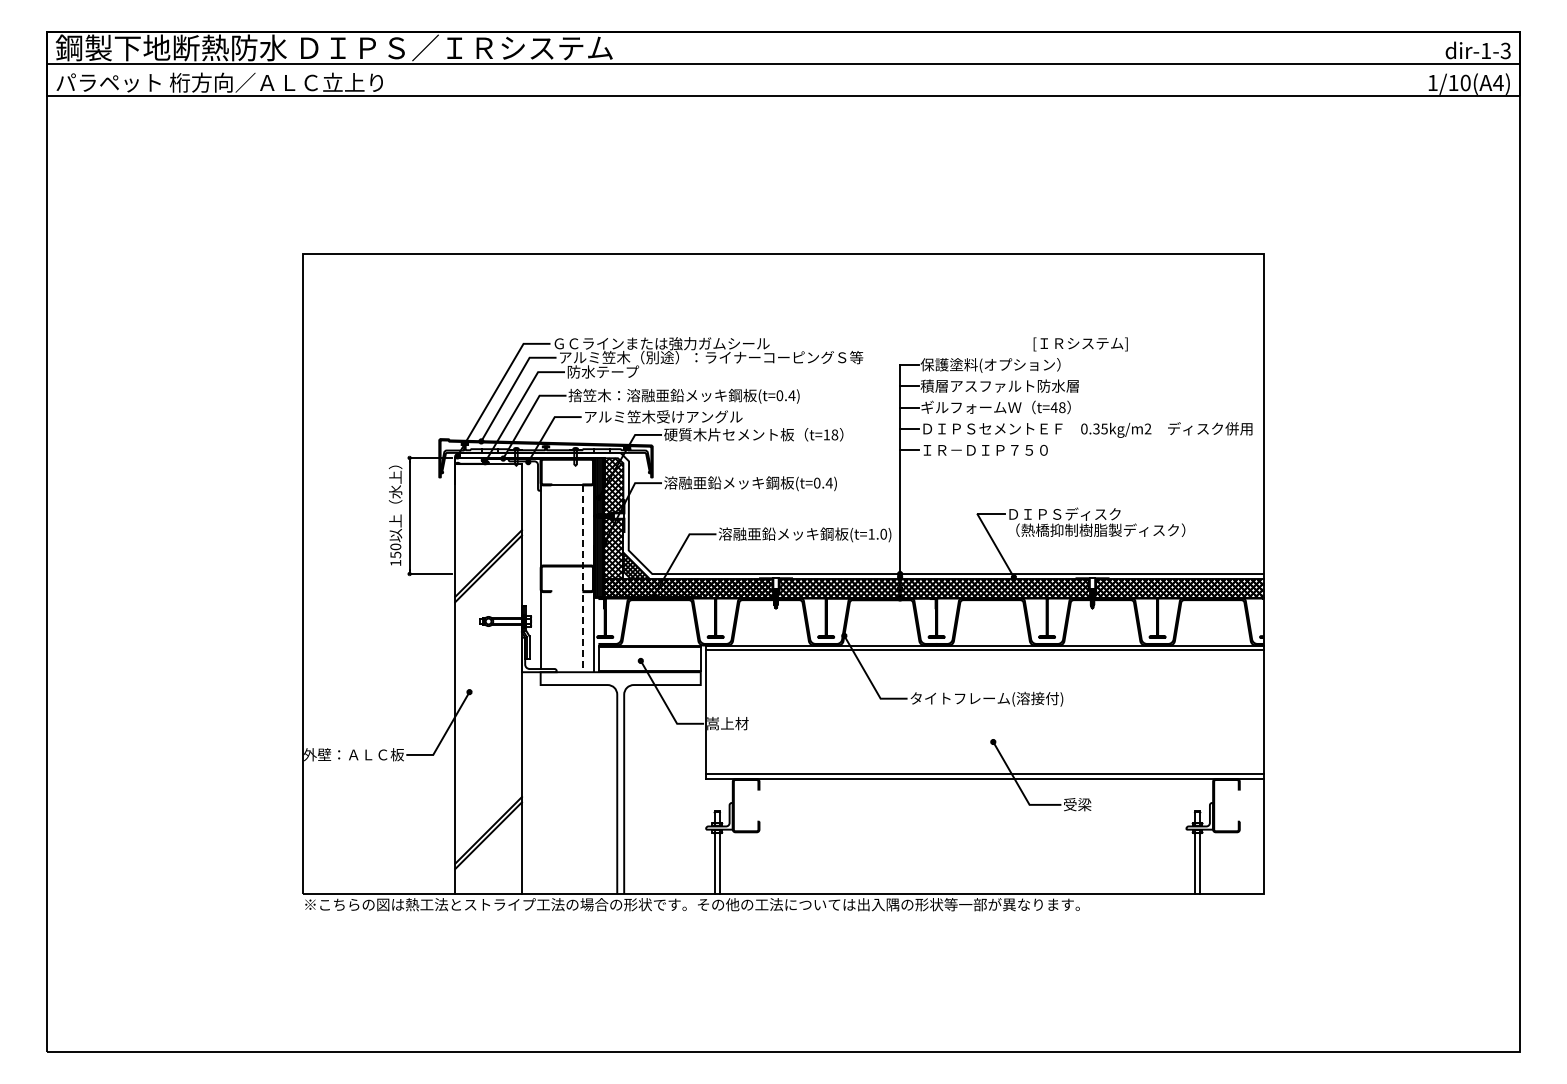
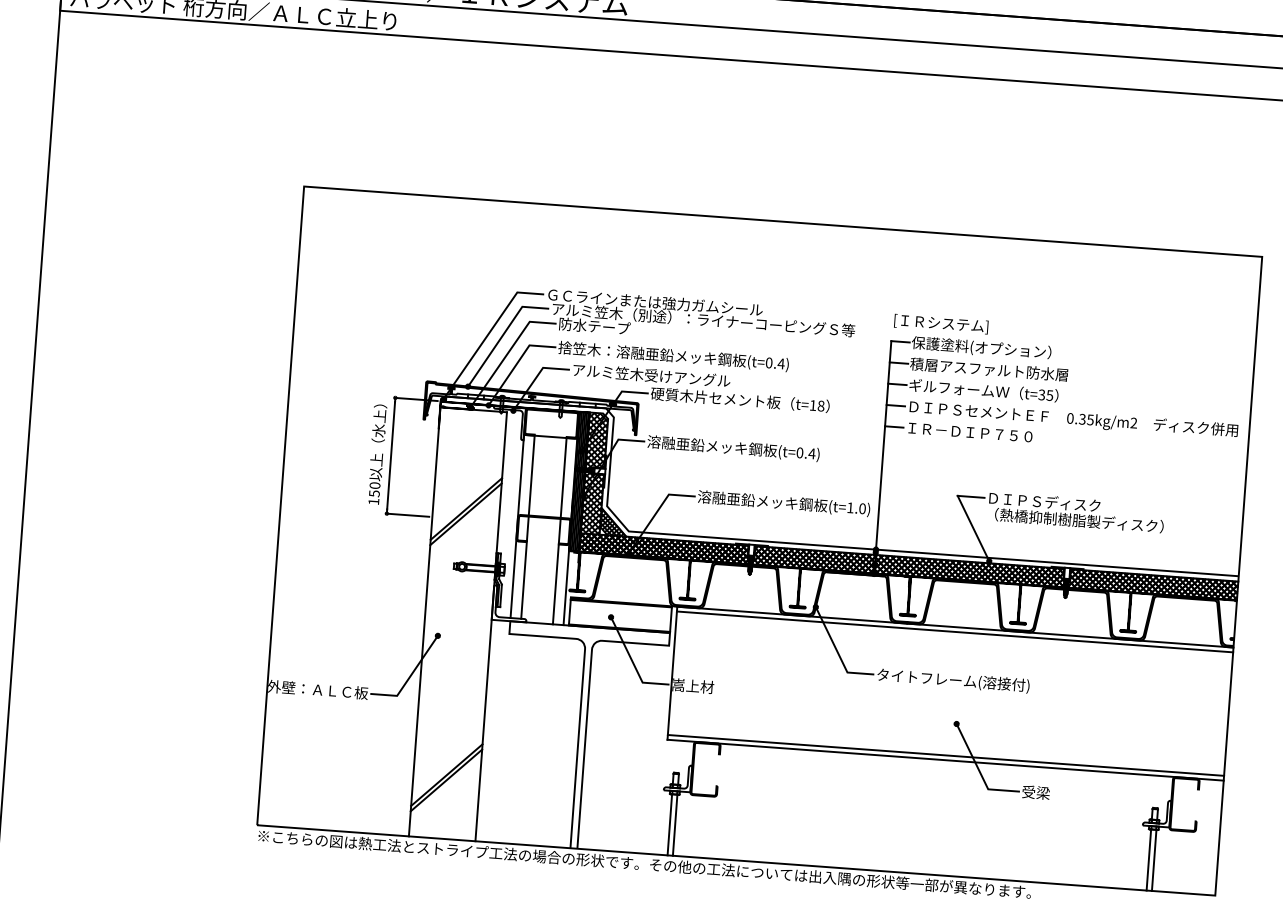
text: (1080, 344) -> (941, 324), moved
text: (1057, 407) -> (1045, 395), t=48 -> t=35
line: (551, 577) -> (528, 527), added
line: (583, 579) -> (559, 531), dashed -> solid

